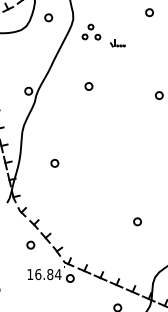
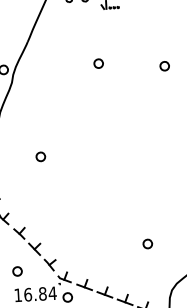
part: (88, 86) -> (98, 63), moved
part: (137, 221) -> (147, 243), moved
part: (30, 244) -> (17, 270), moved

